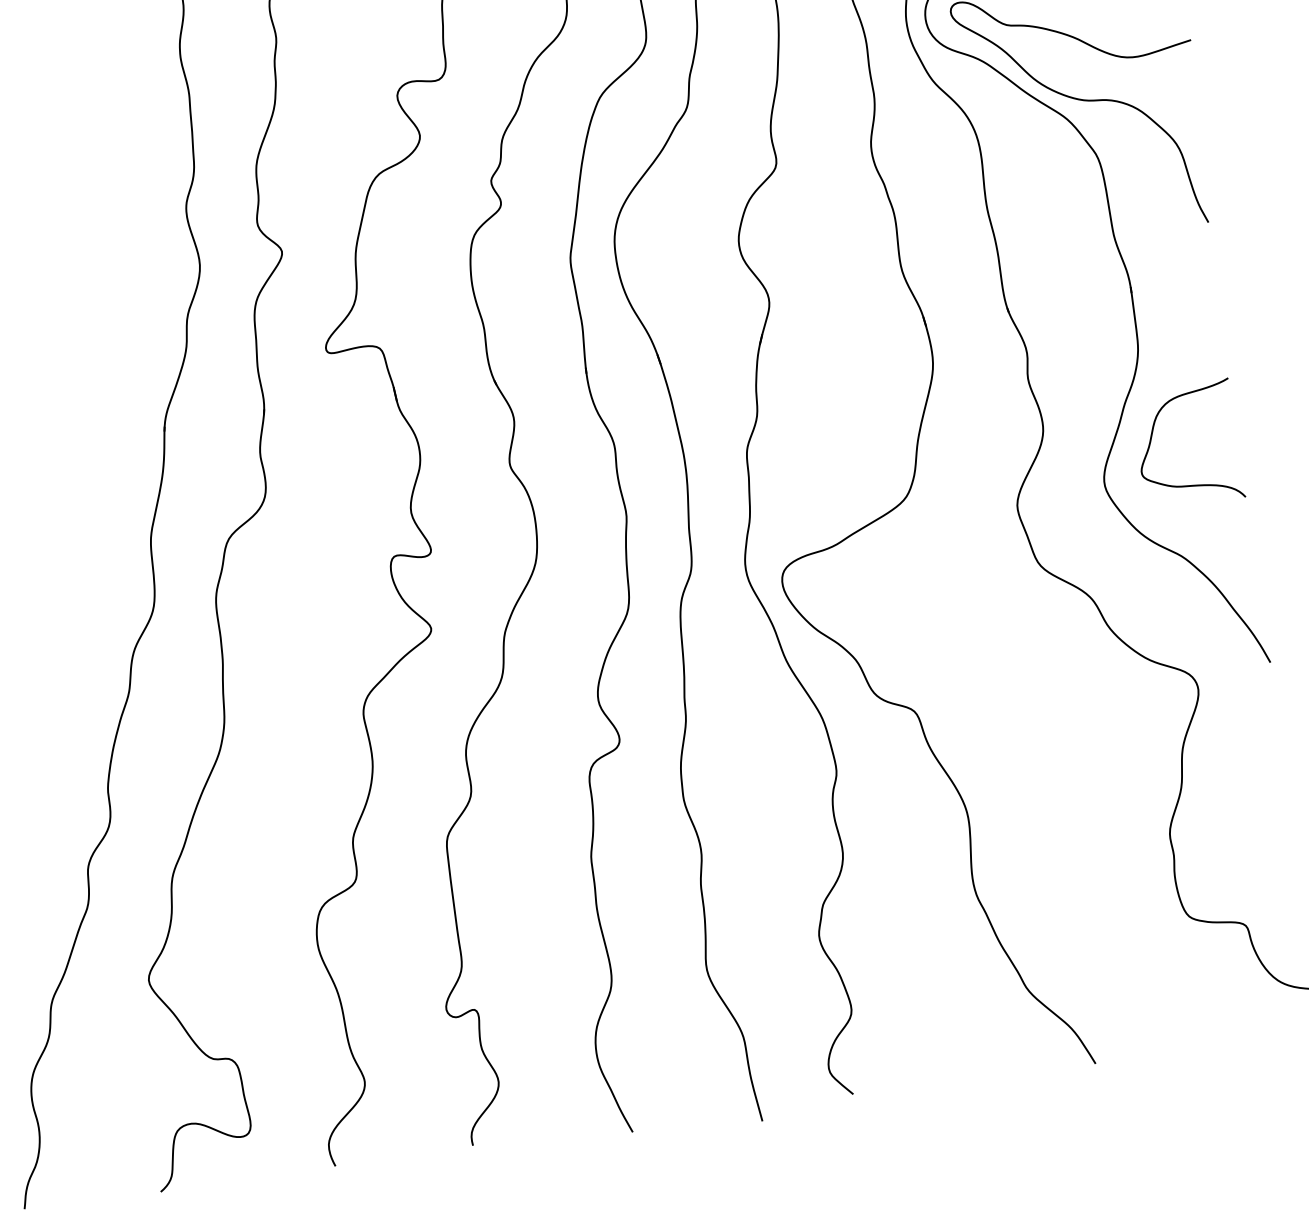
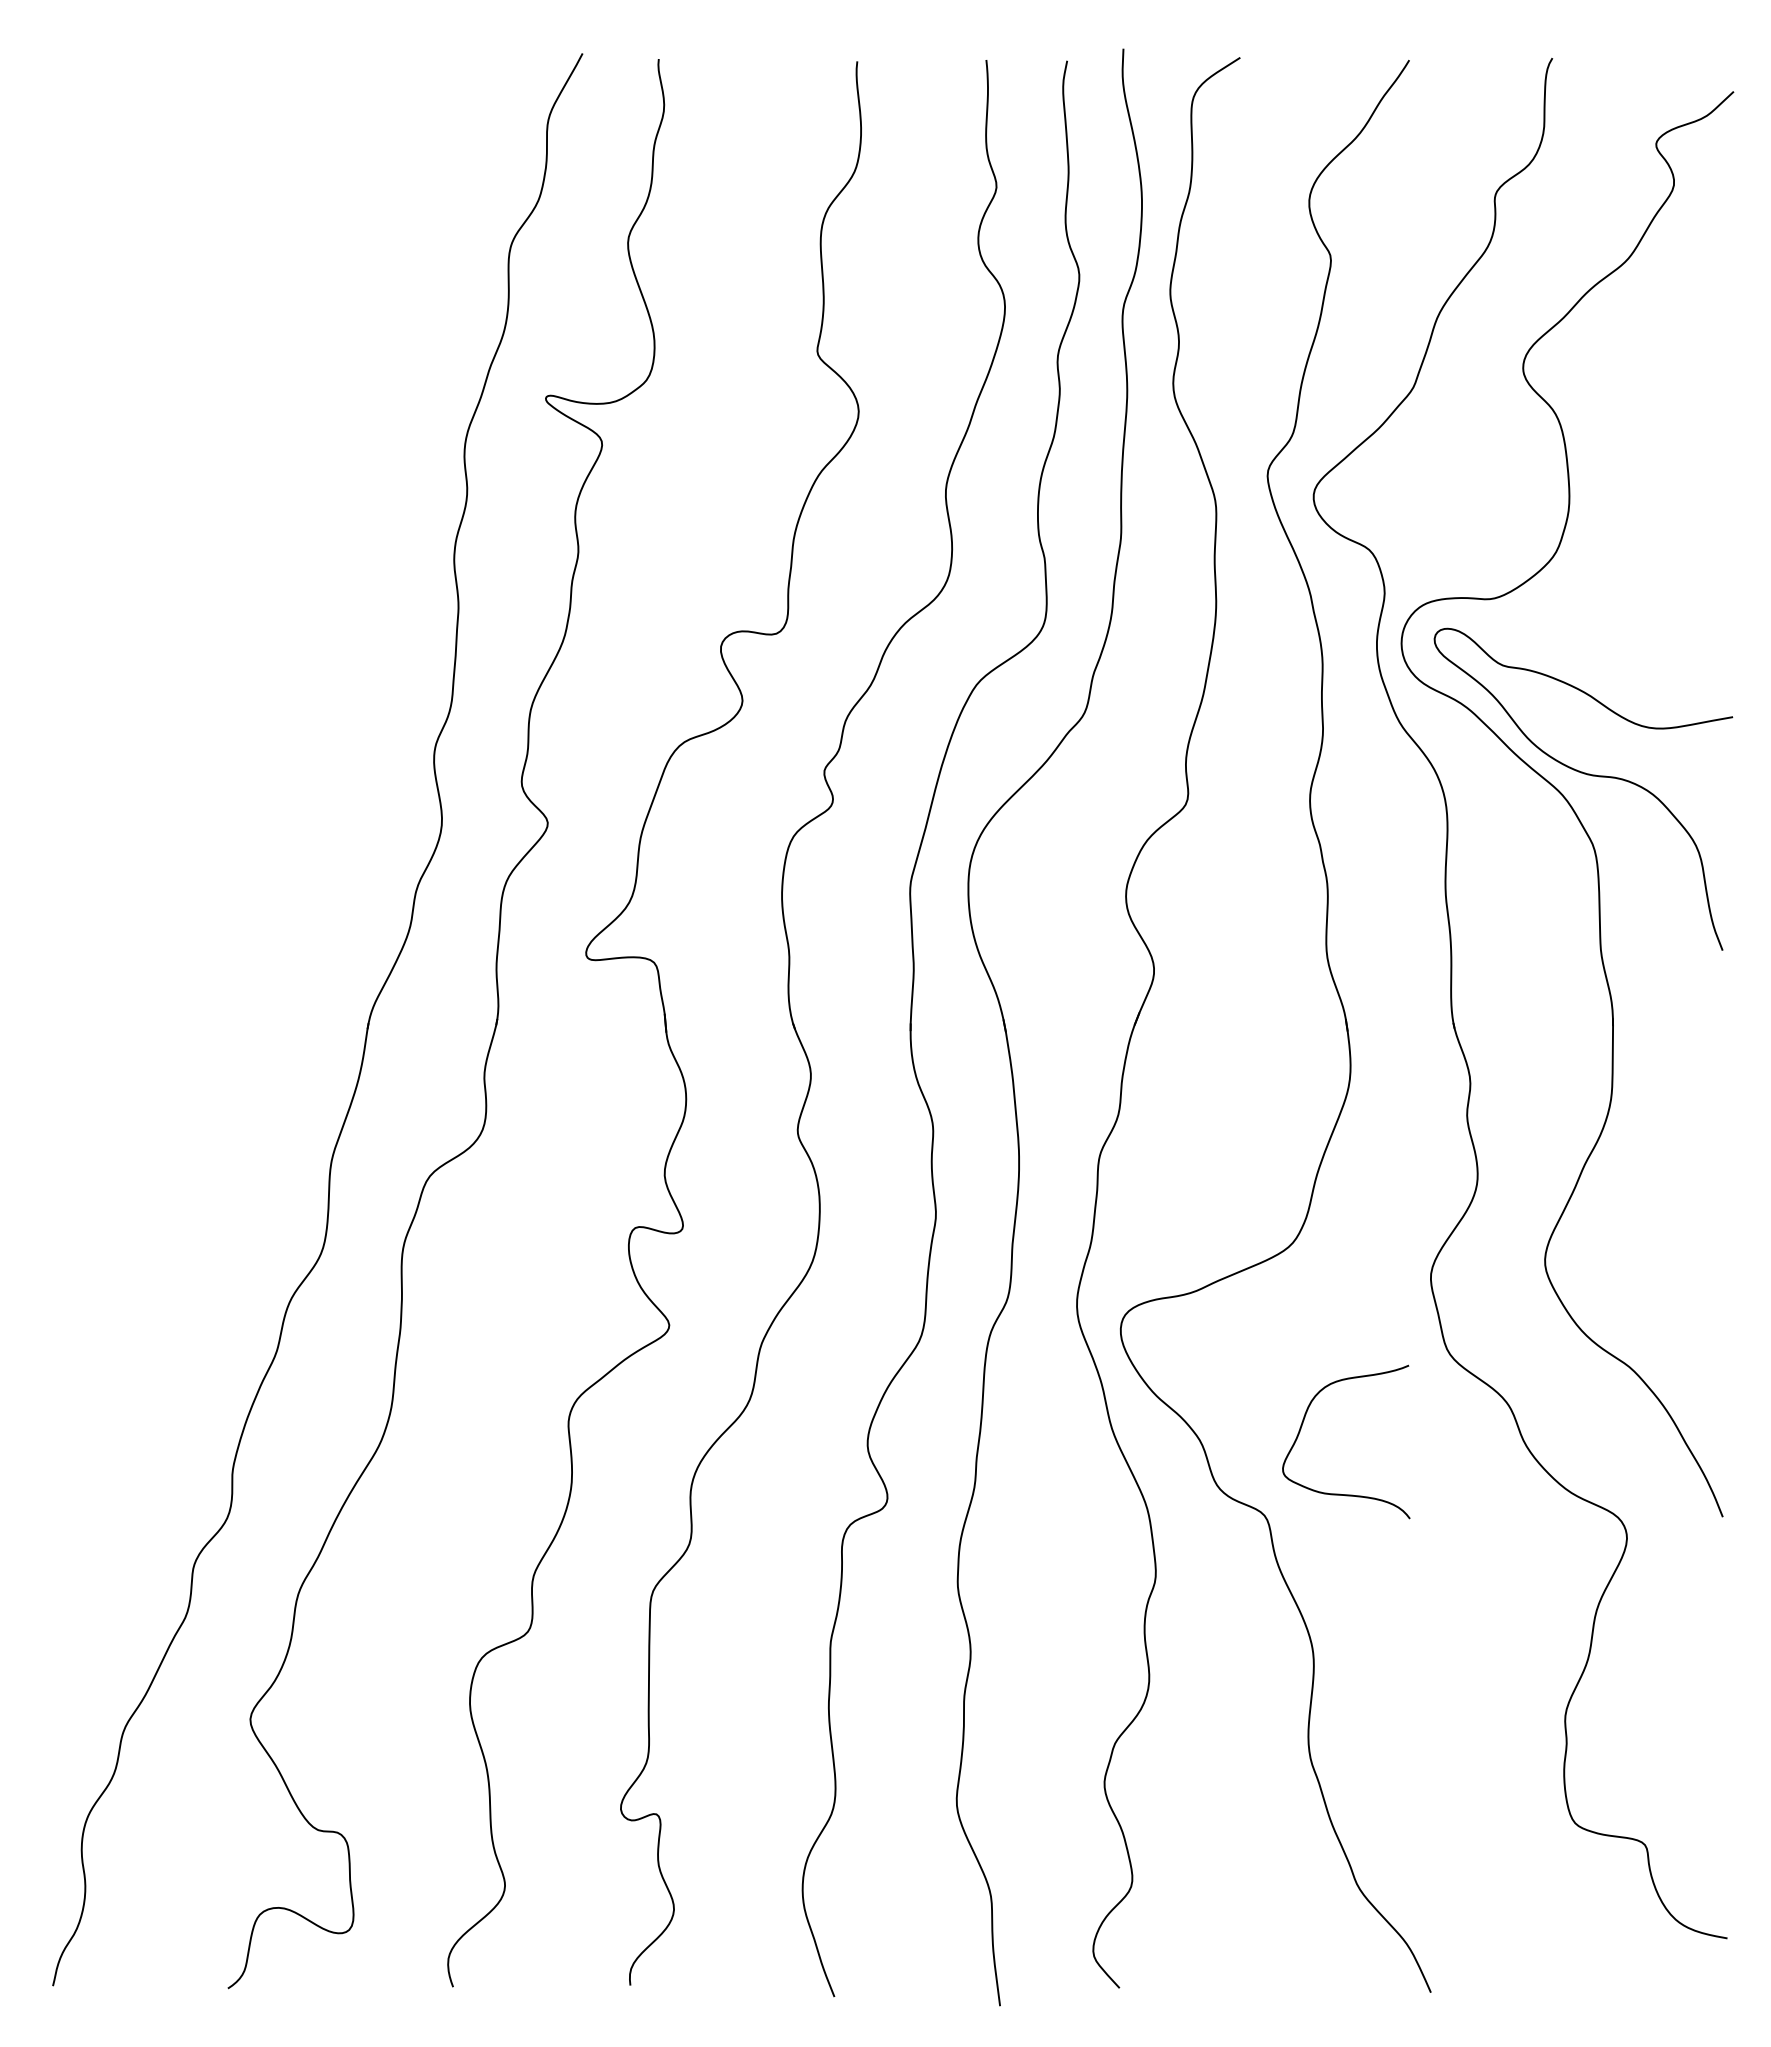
curve: (1152, 437) -> (1302, 1426), moved

